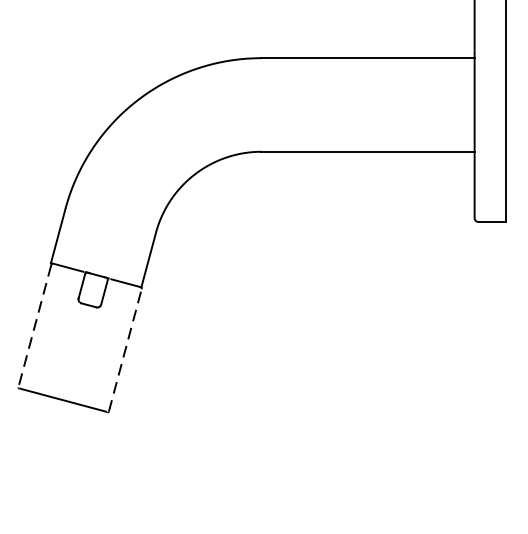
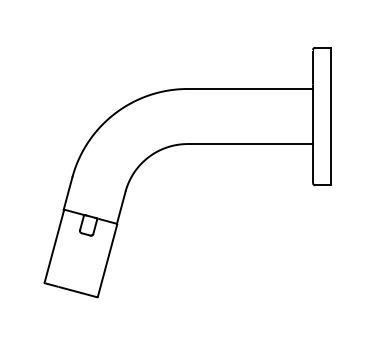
line: (35, 327) -> (54, 247), dashed -> solid
line: (125, 349) -> (107, 260), dashed -> solid

